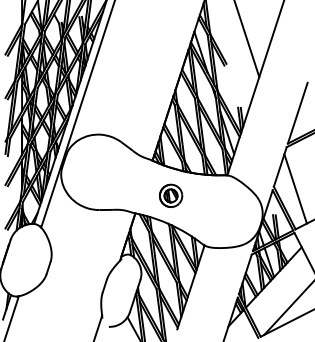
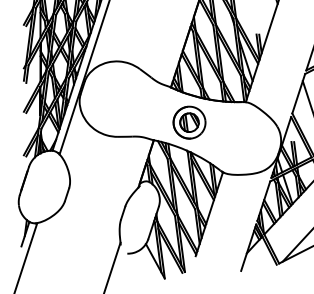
part: (170, 195) -> (188, 122), size x1.43

